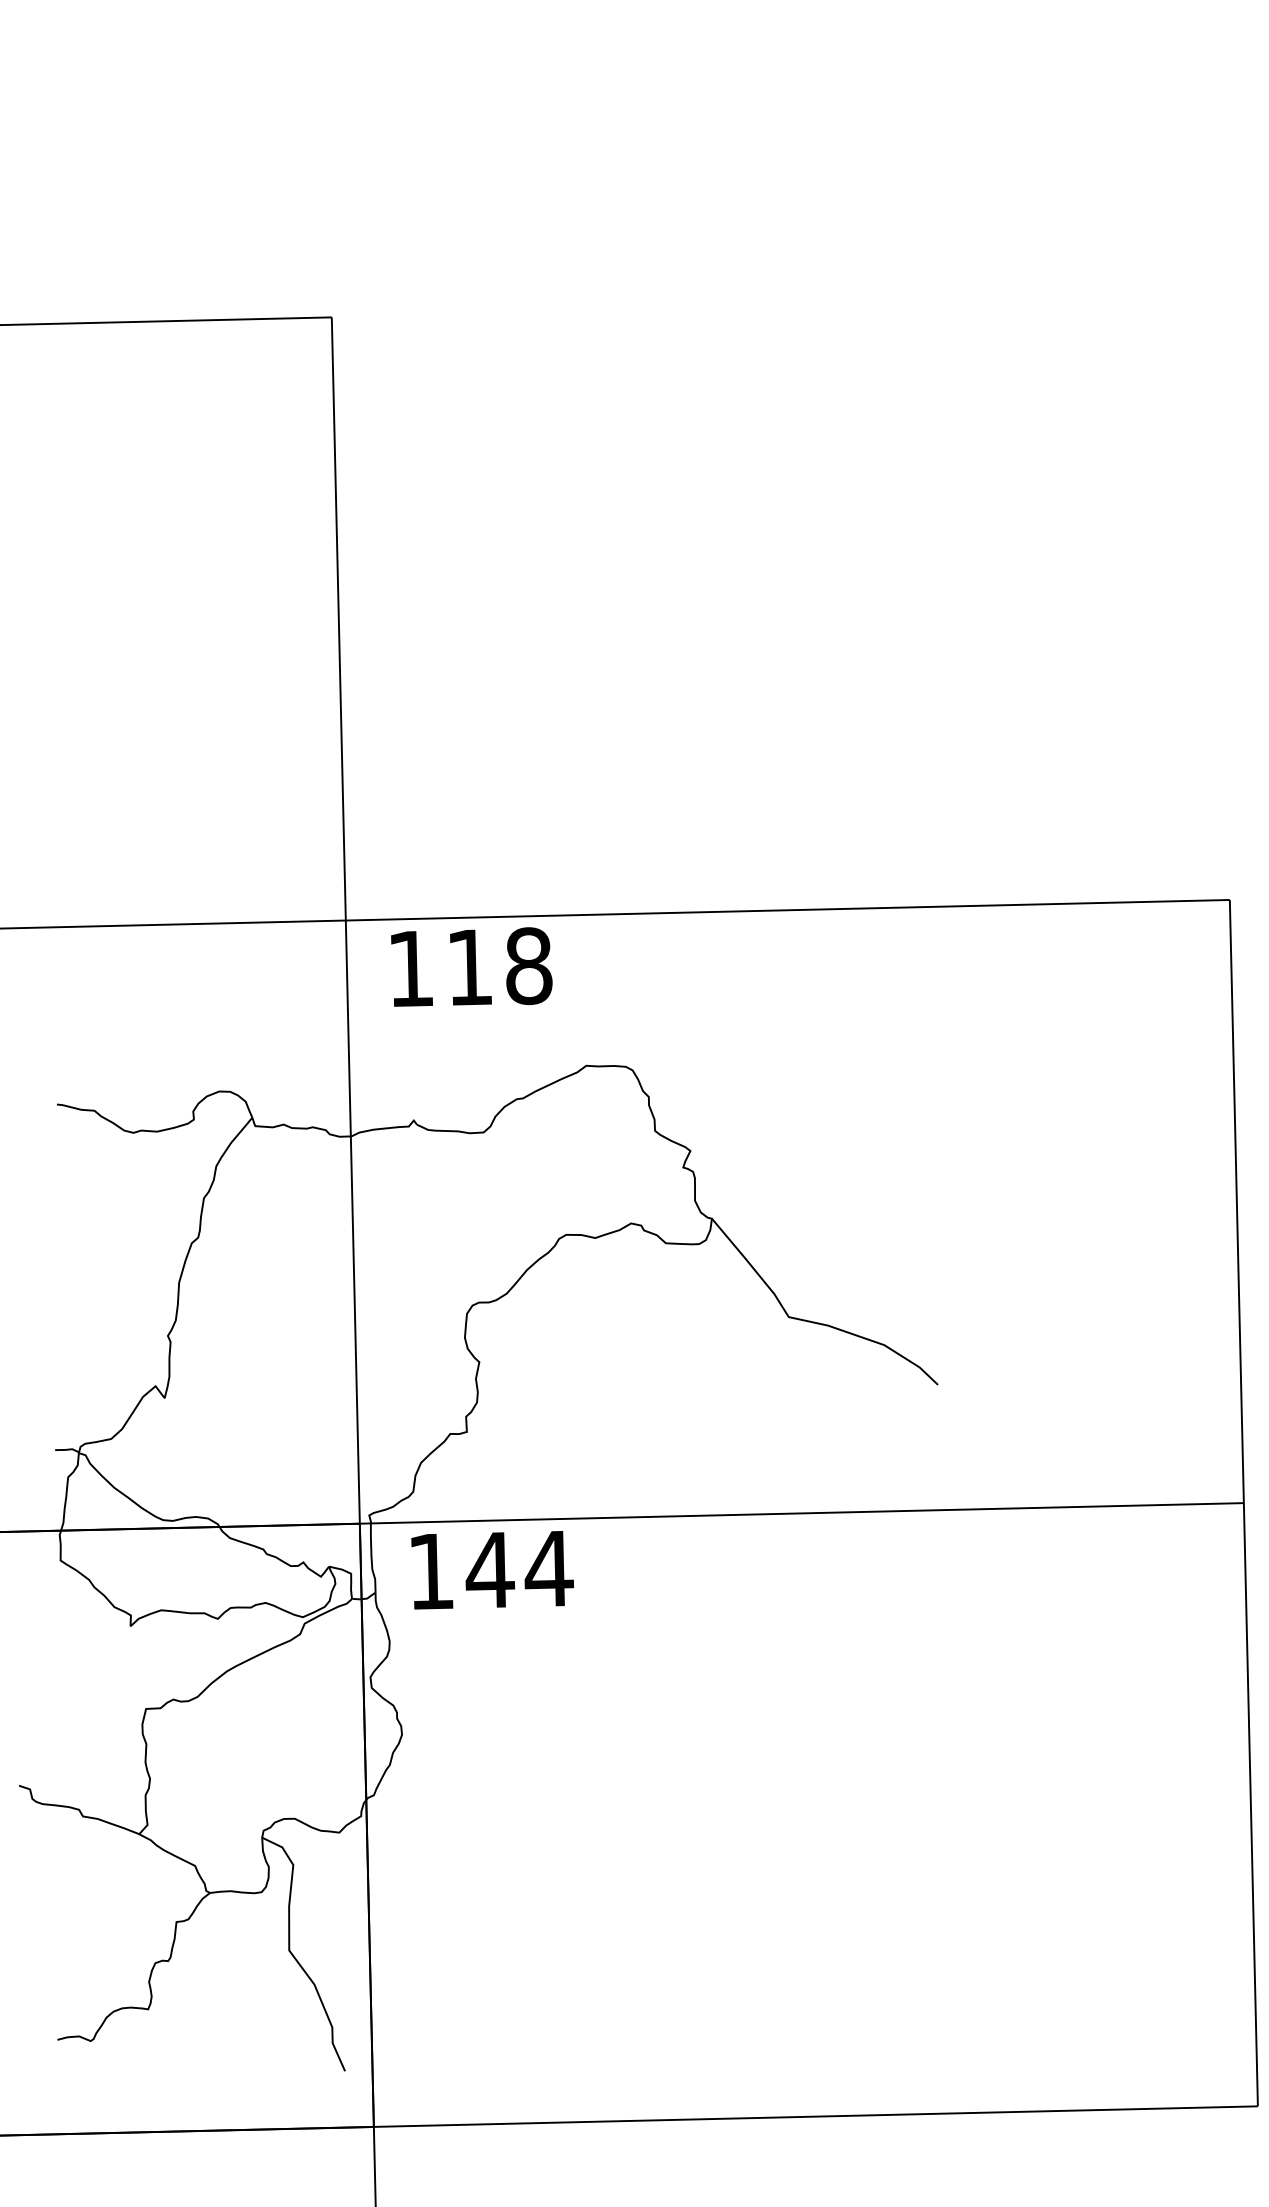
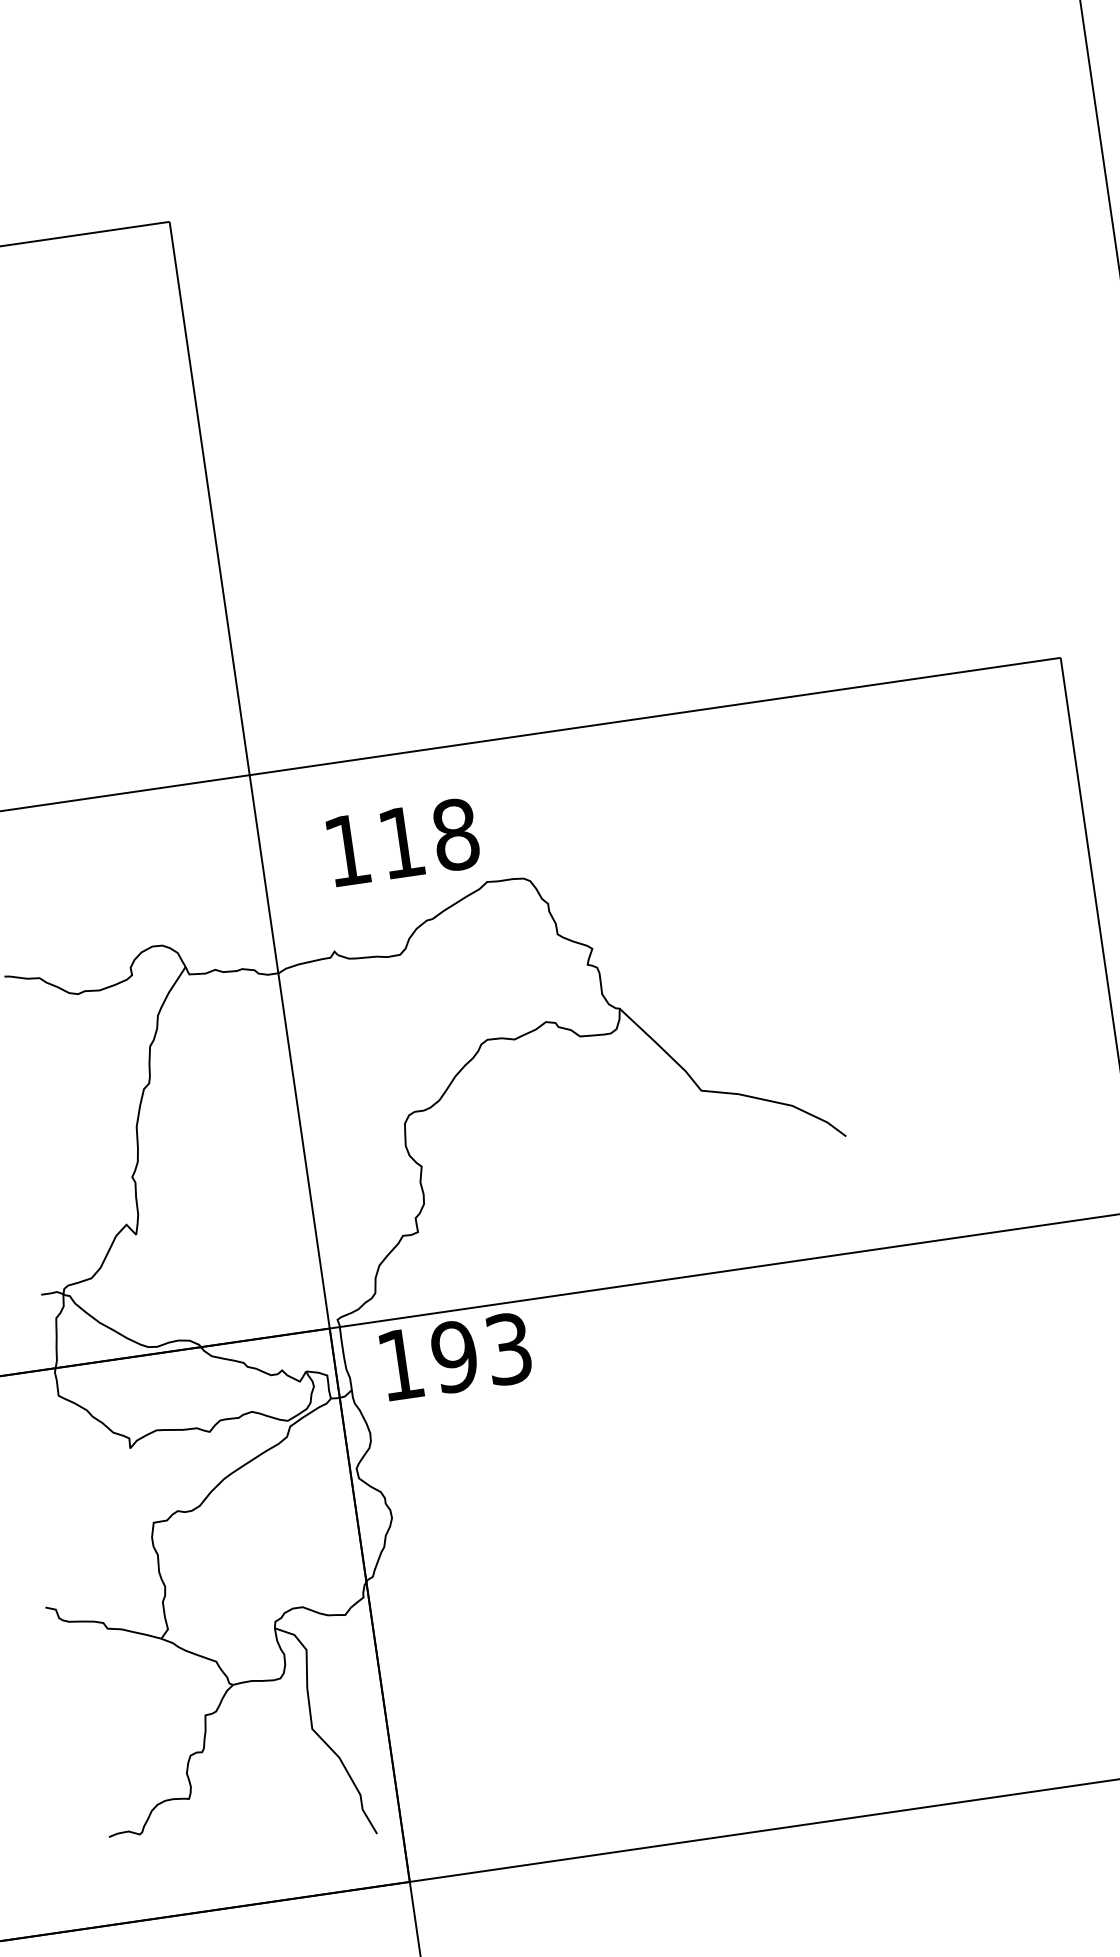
text: (471, 966) -> (403, 841), moved
text: (519, 1569) -> (481, 1352), 144 -> 193

